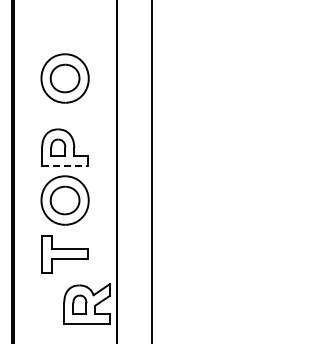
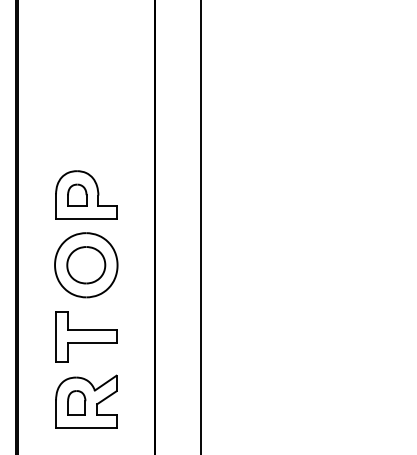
part: (64, 78) -> (85, 103), removed
line: (65, 165) -> (86, 218), dashed -> solid
part: (86, 303) -> (85, 401), moved

